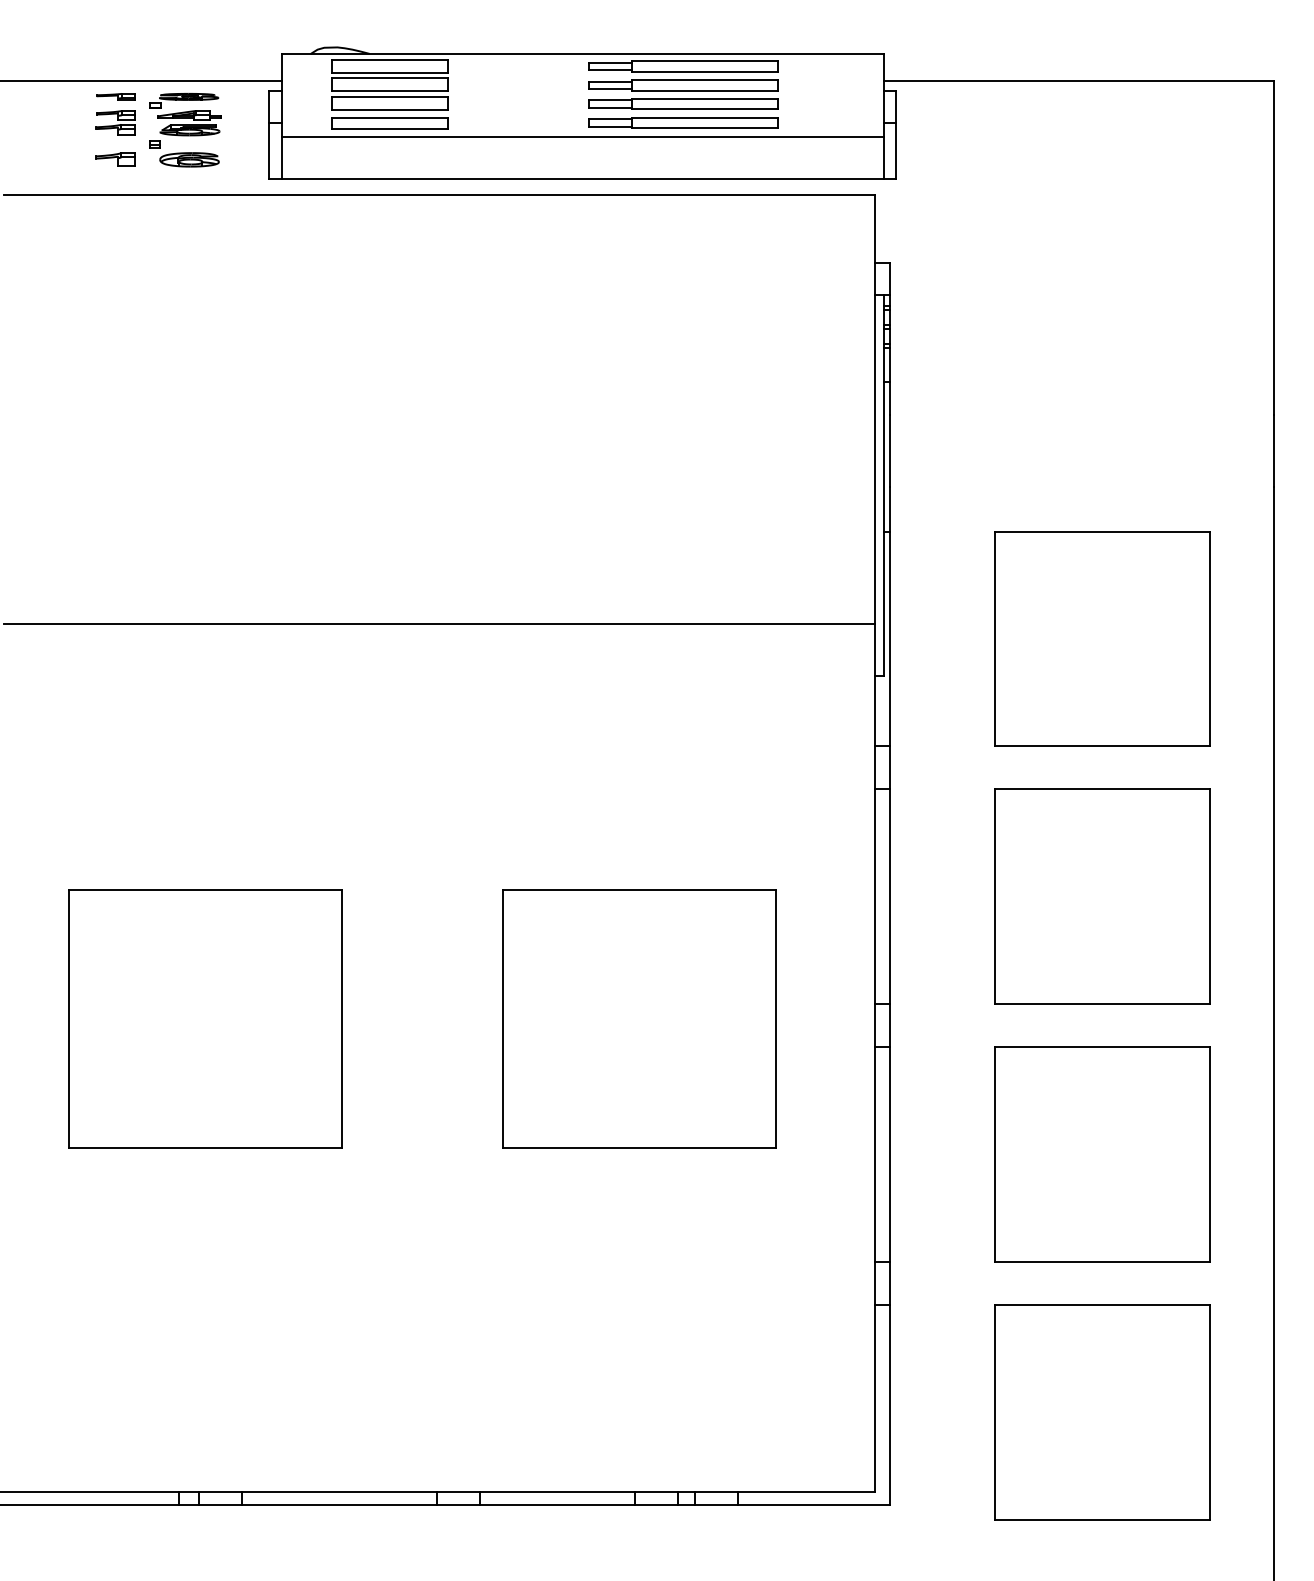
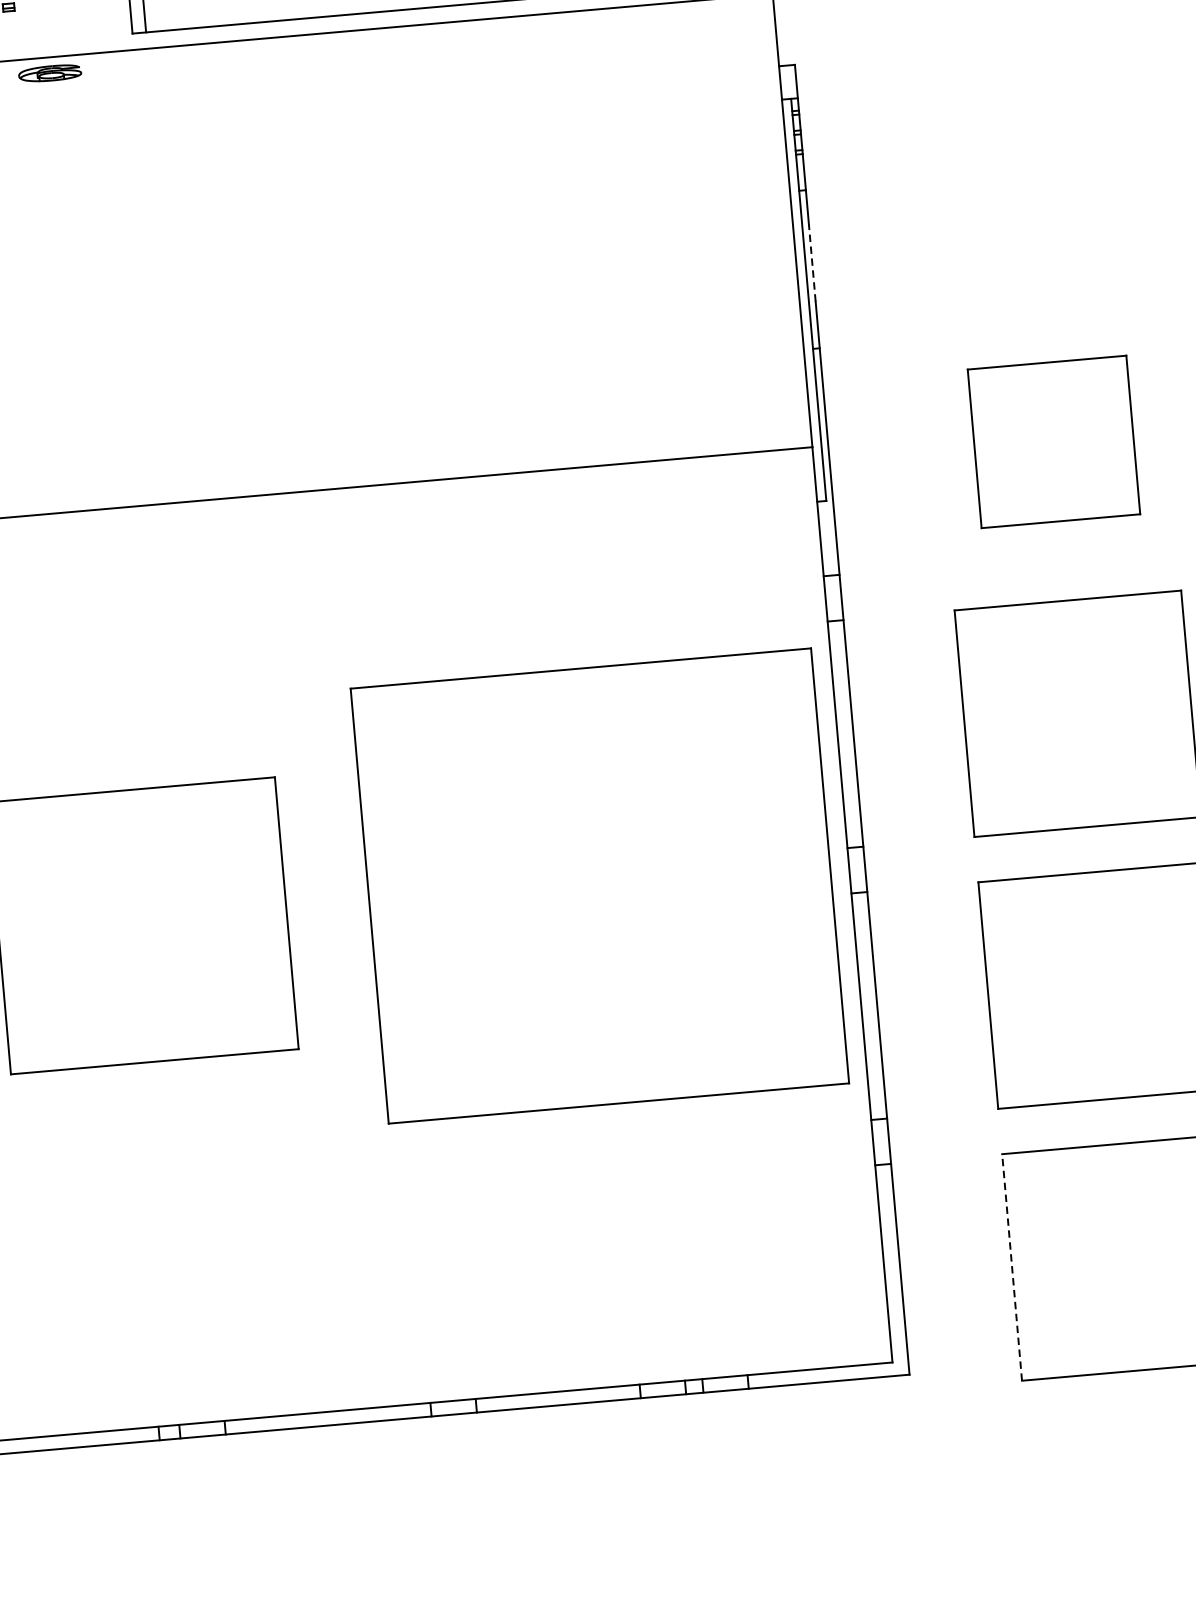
part: (189, 159) -> (49, 73), moved
line: (889, 450) -> (811, 262), solid -> dashed
part: (1102, 638) -> (1053, 441), size x0.7
part: (639, 1018) -> (600, 884), size x1.6
line: (995, 1411) -> (1012, 1266), solid -> dashed

